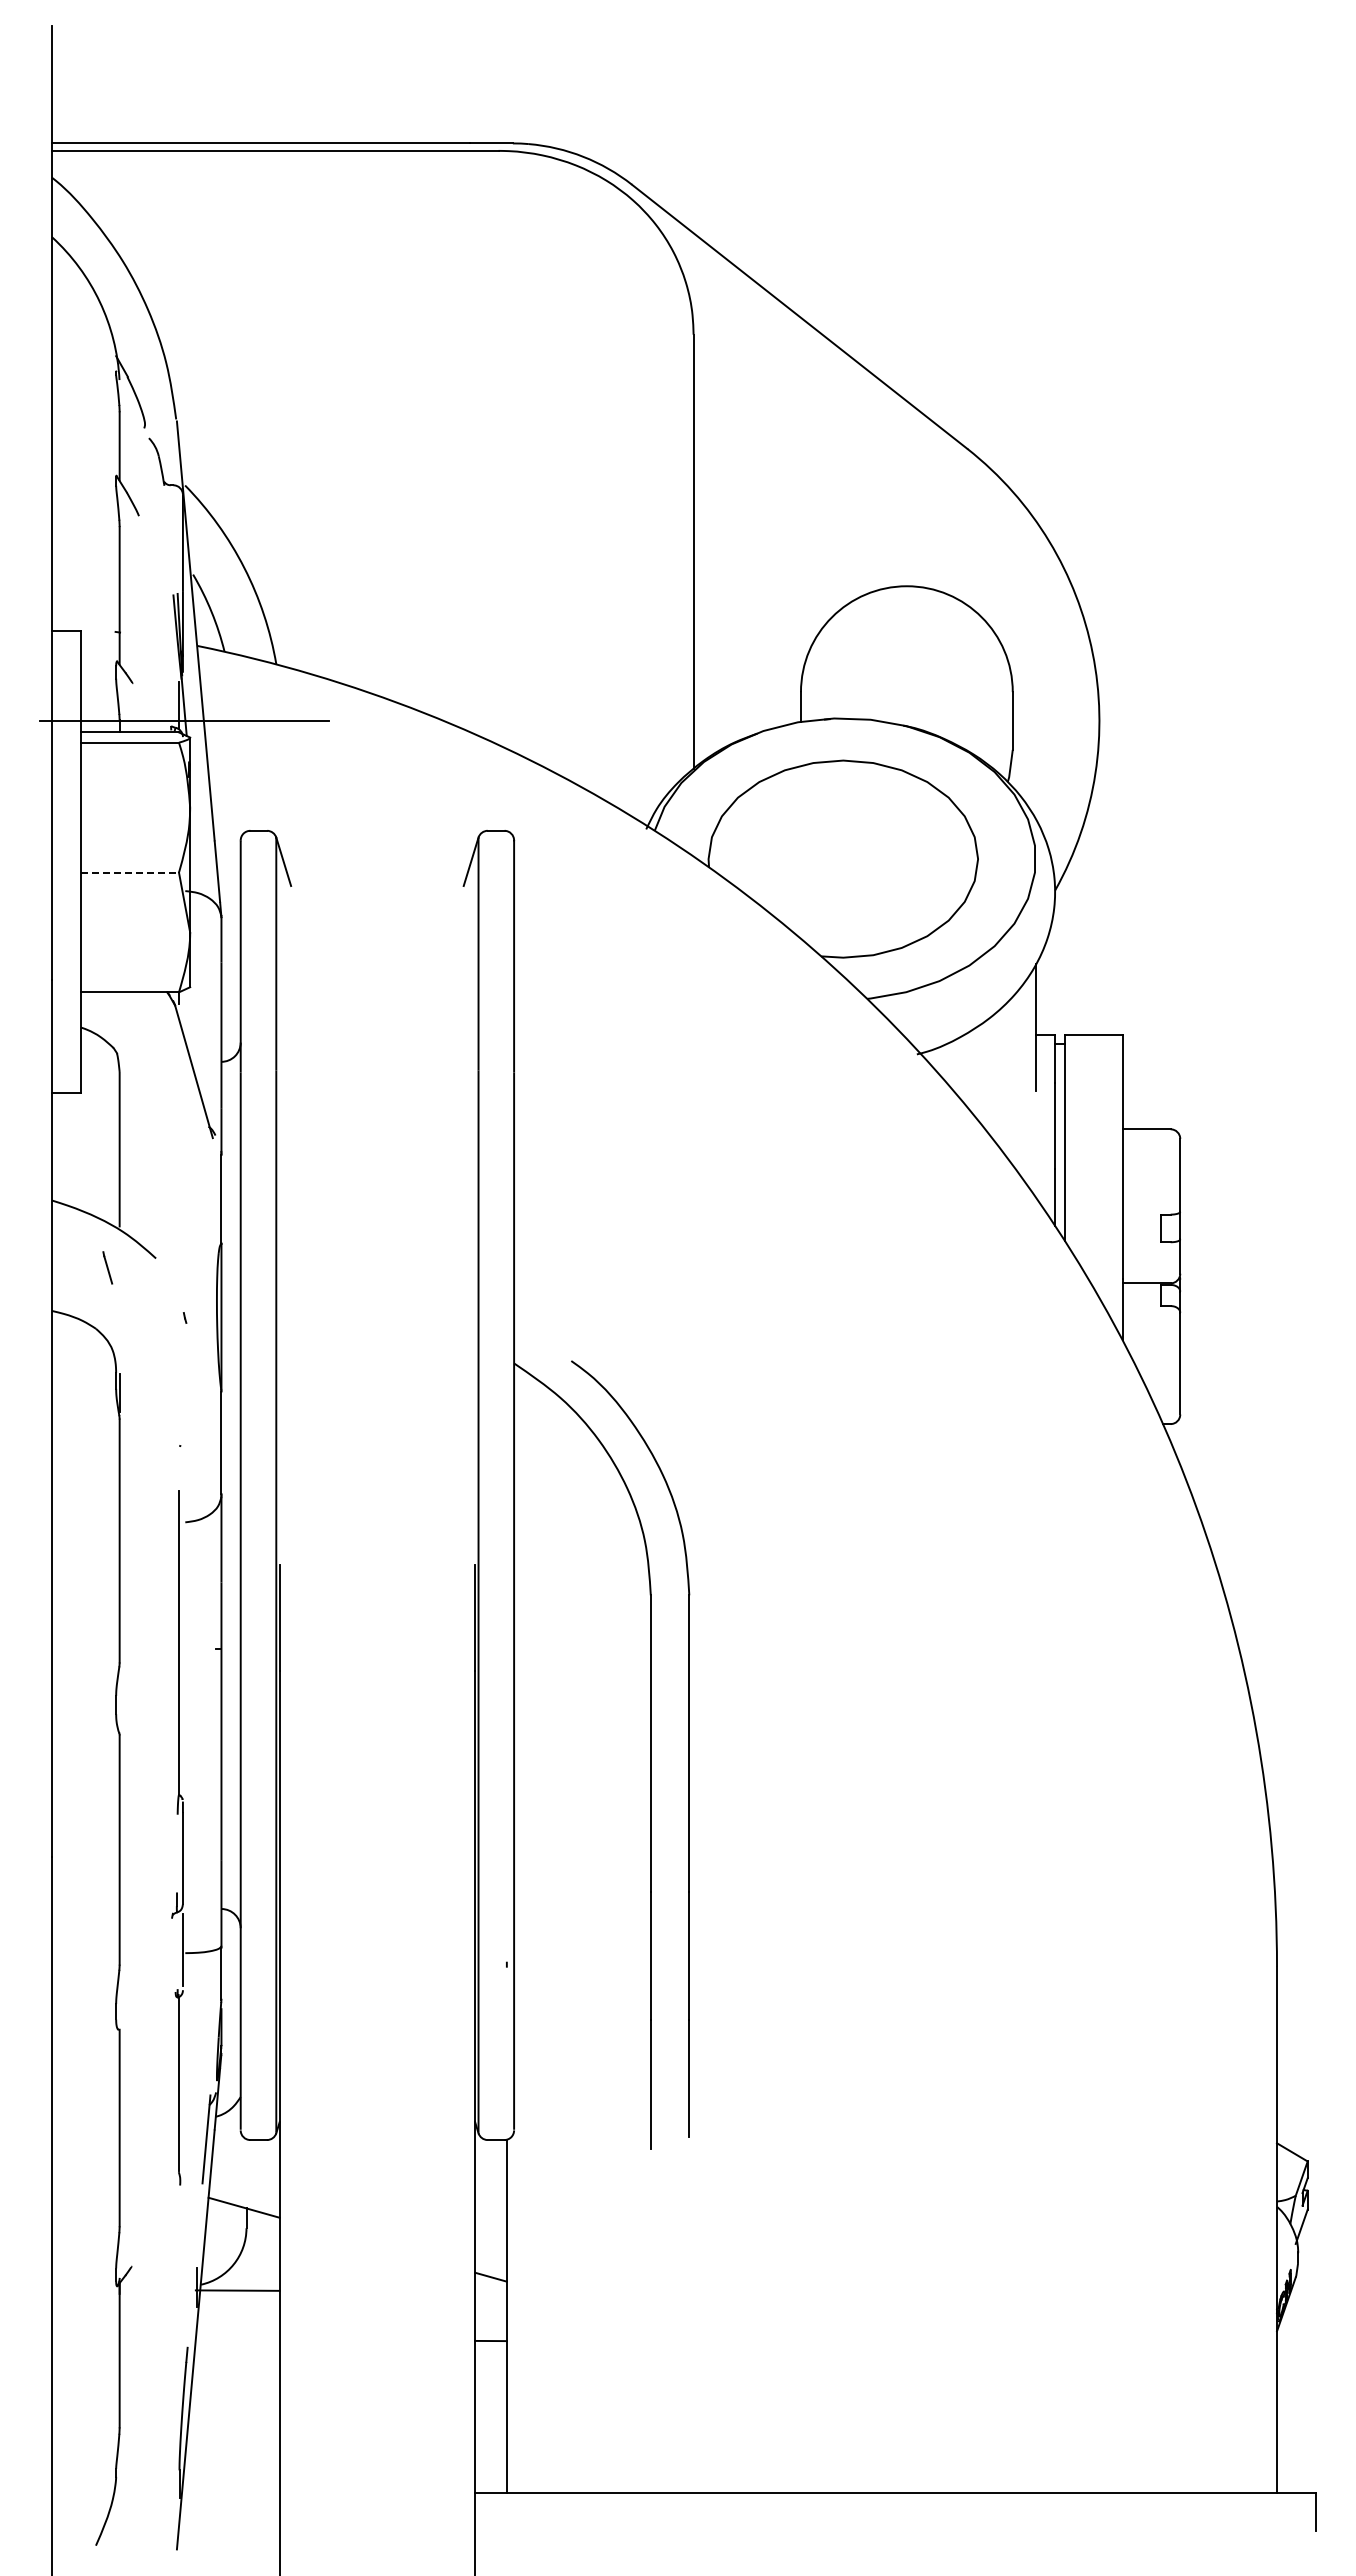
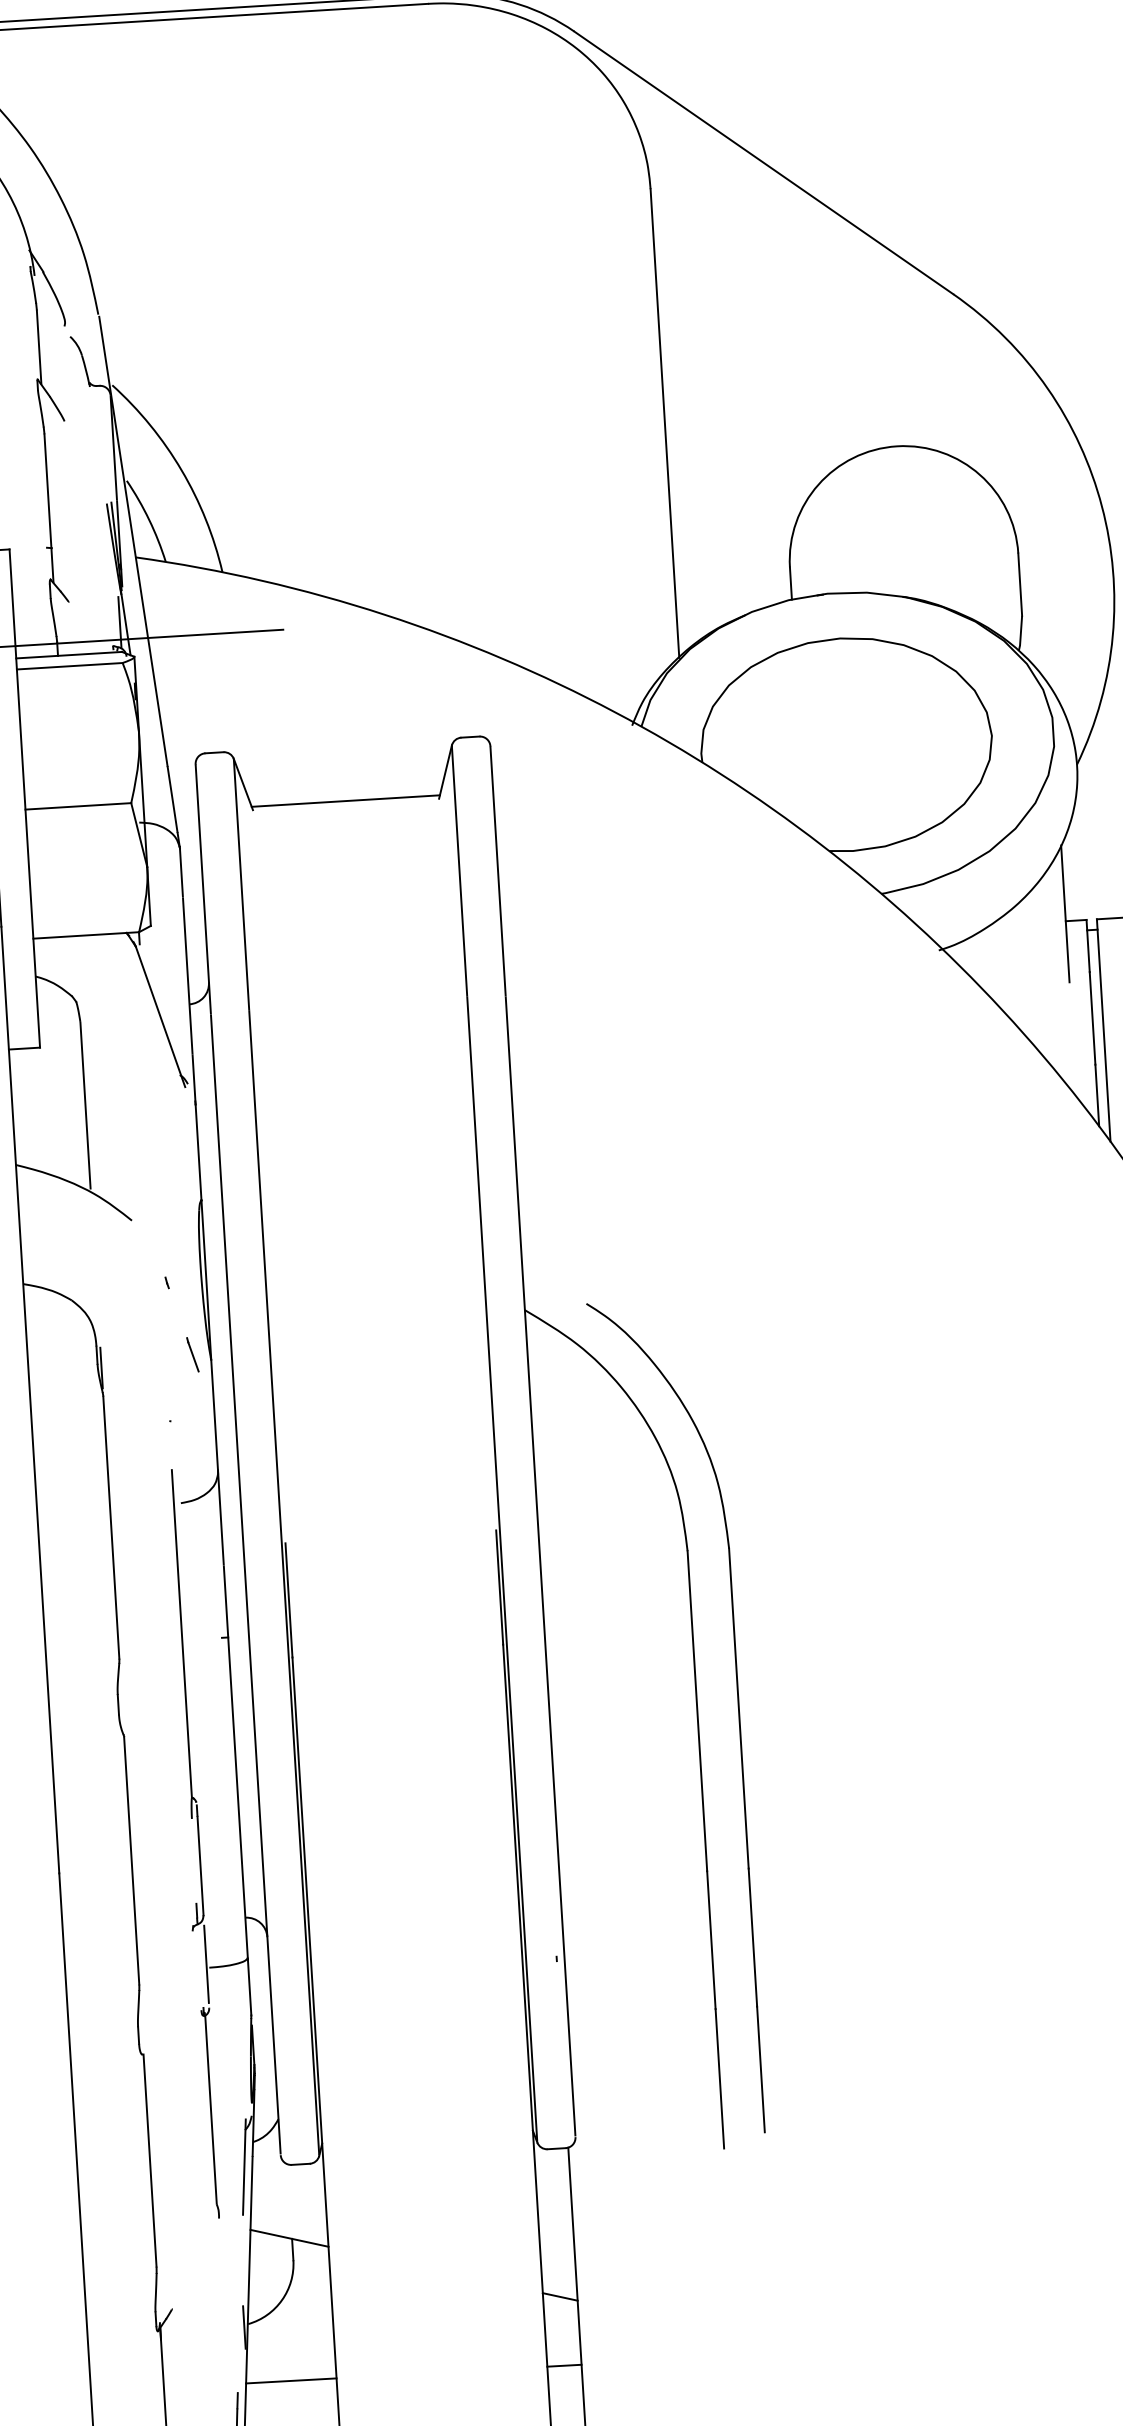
line: (130, 872) -> (78, 806), dashed -> solid
line: (377, 882) -> (345, 800), added
line: (107, 1267) -> (192, 1354), moved
line: (237, 2290) -> (291, 2380), moved

